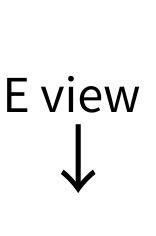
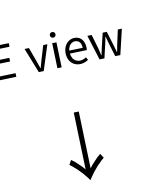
text: (78, 158) -> (83, 145), moved

